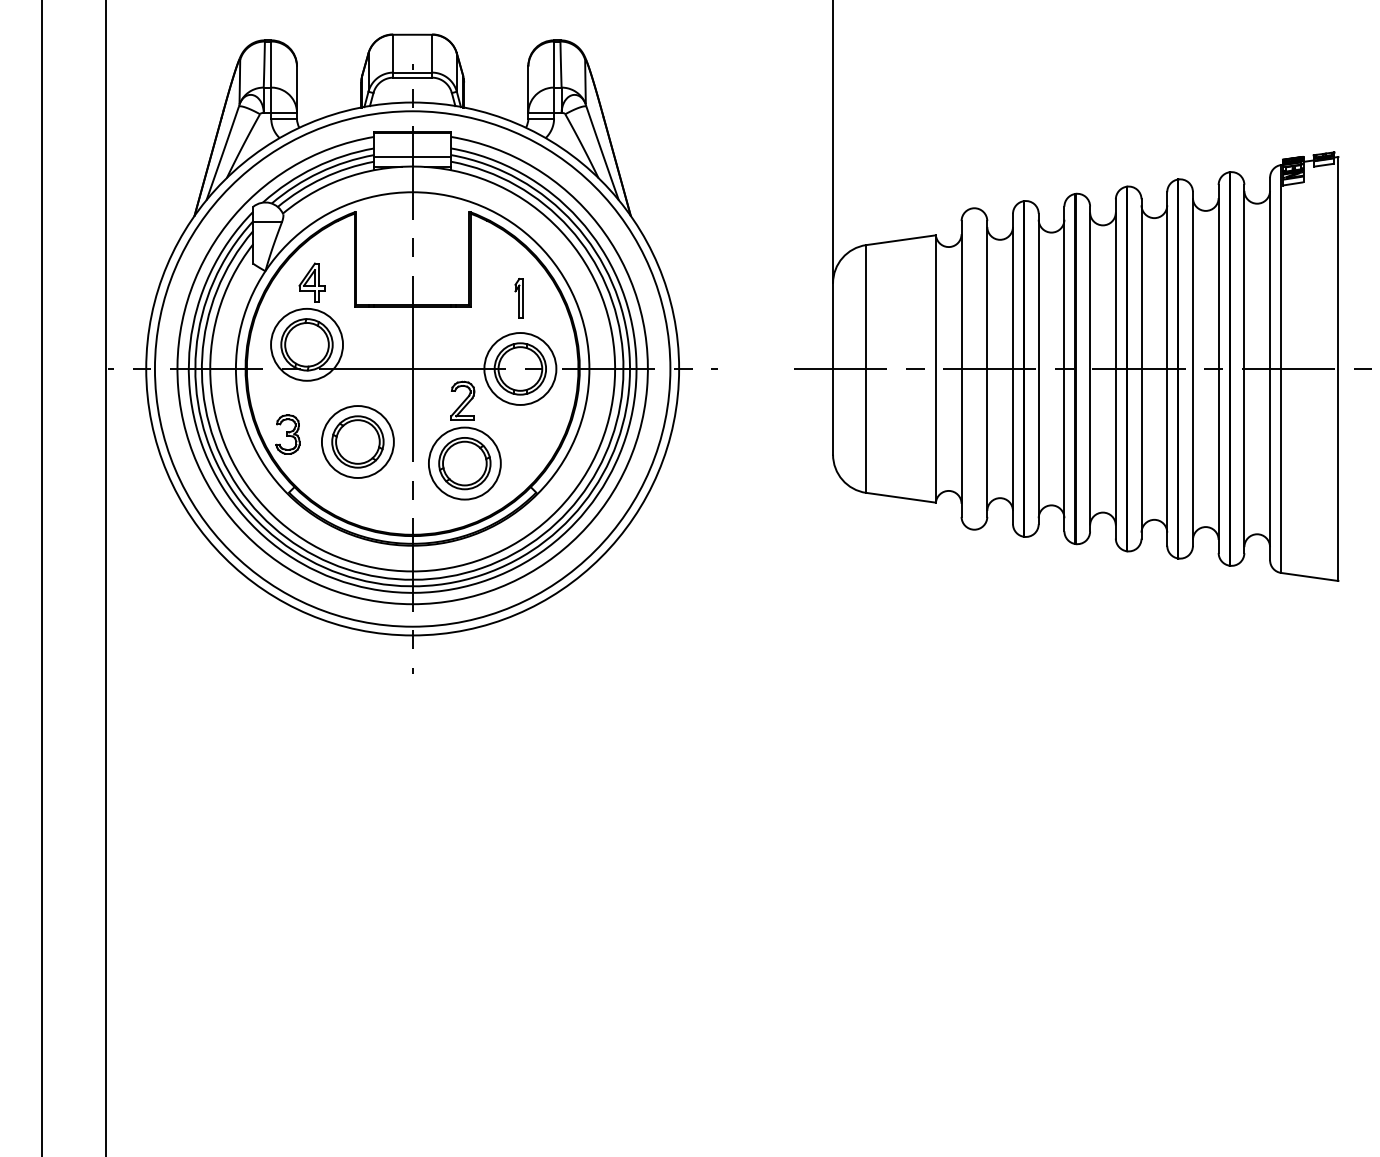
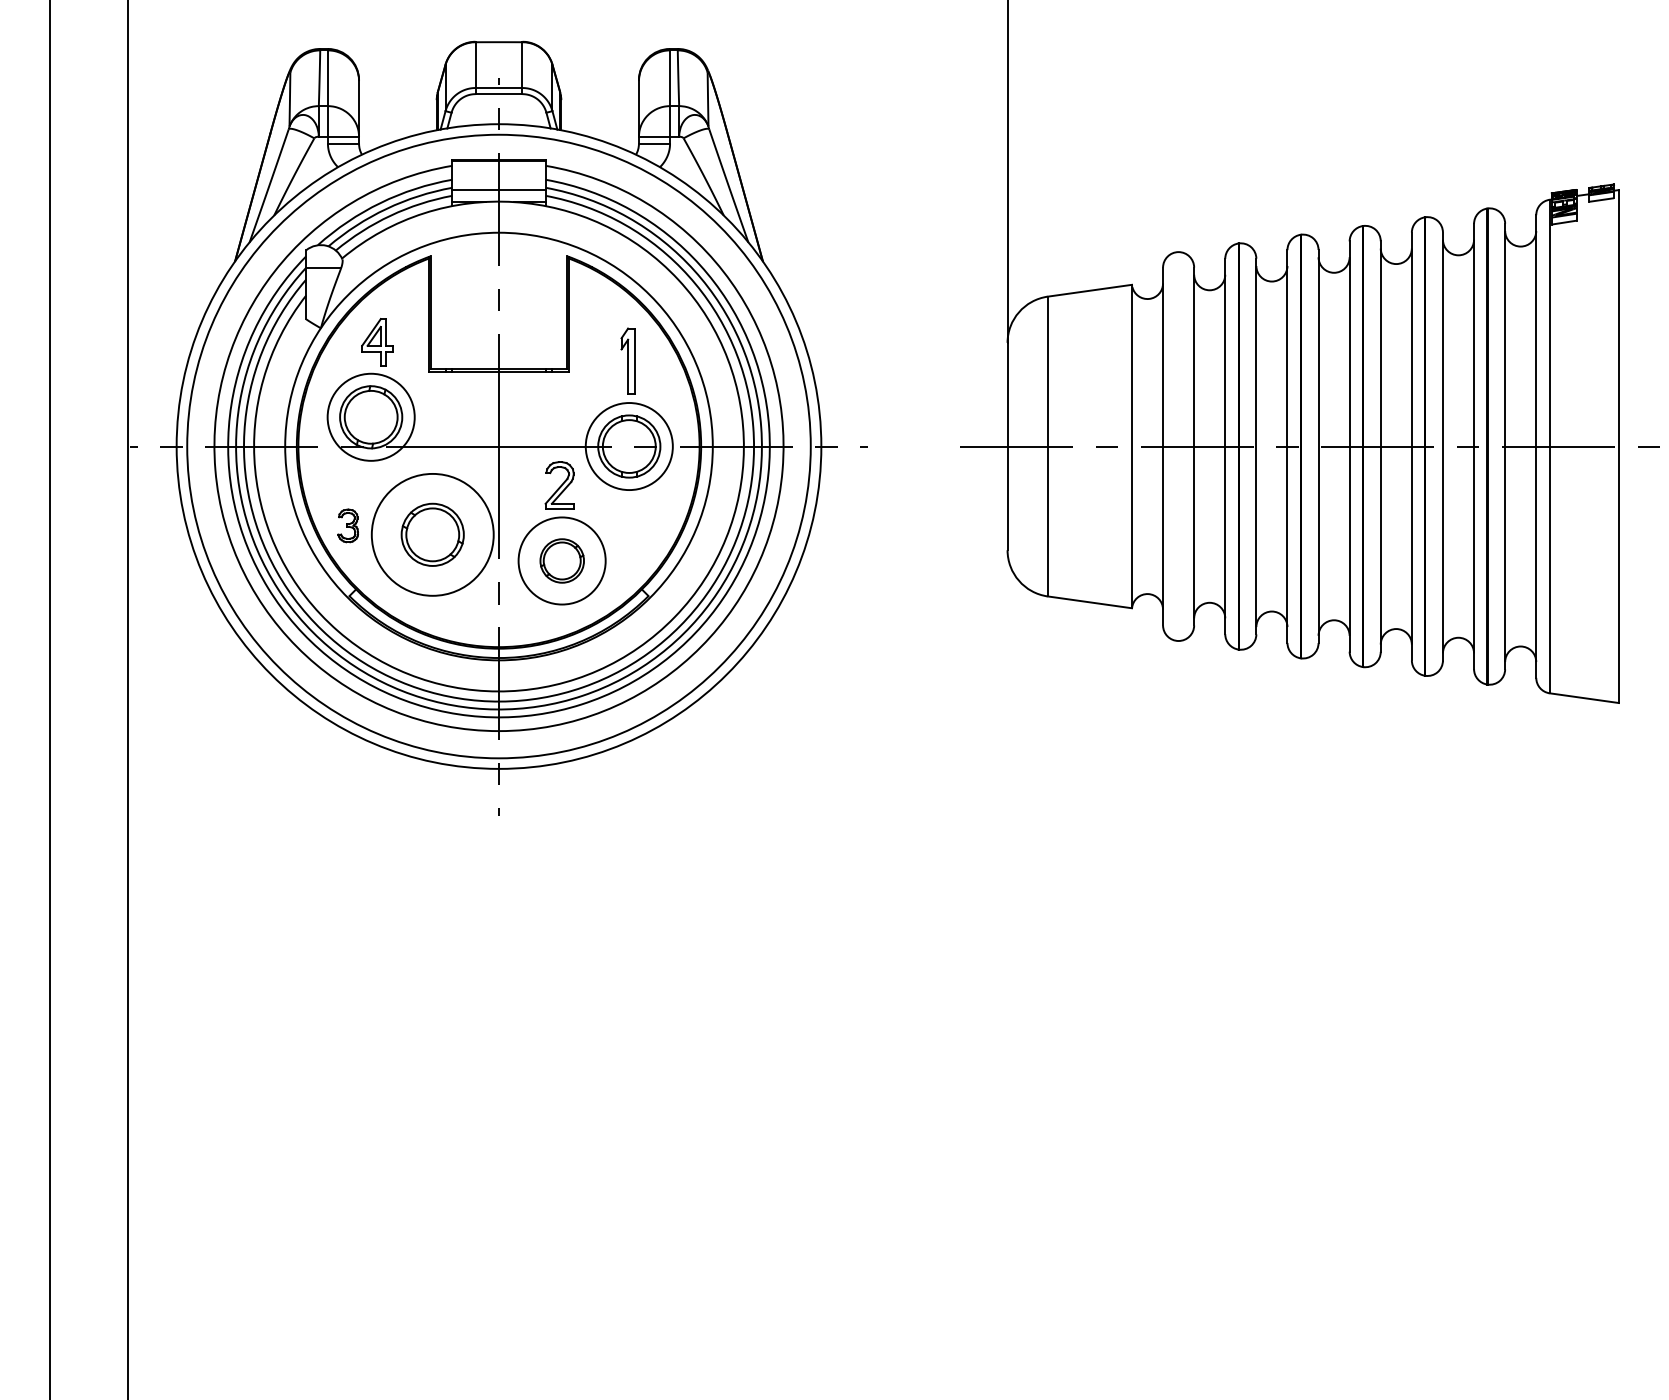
part: (518, 297) -> (627, 360), size x1.4
part: (288, 434) -> (348, 525), size x0.7
circle: (357, 441) -> (432, 534), size x1.4
part: (465, 463) -> (562, 560), size x0.7

